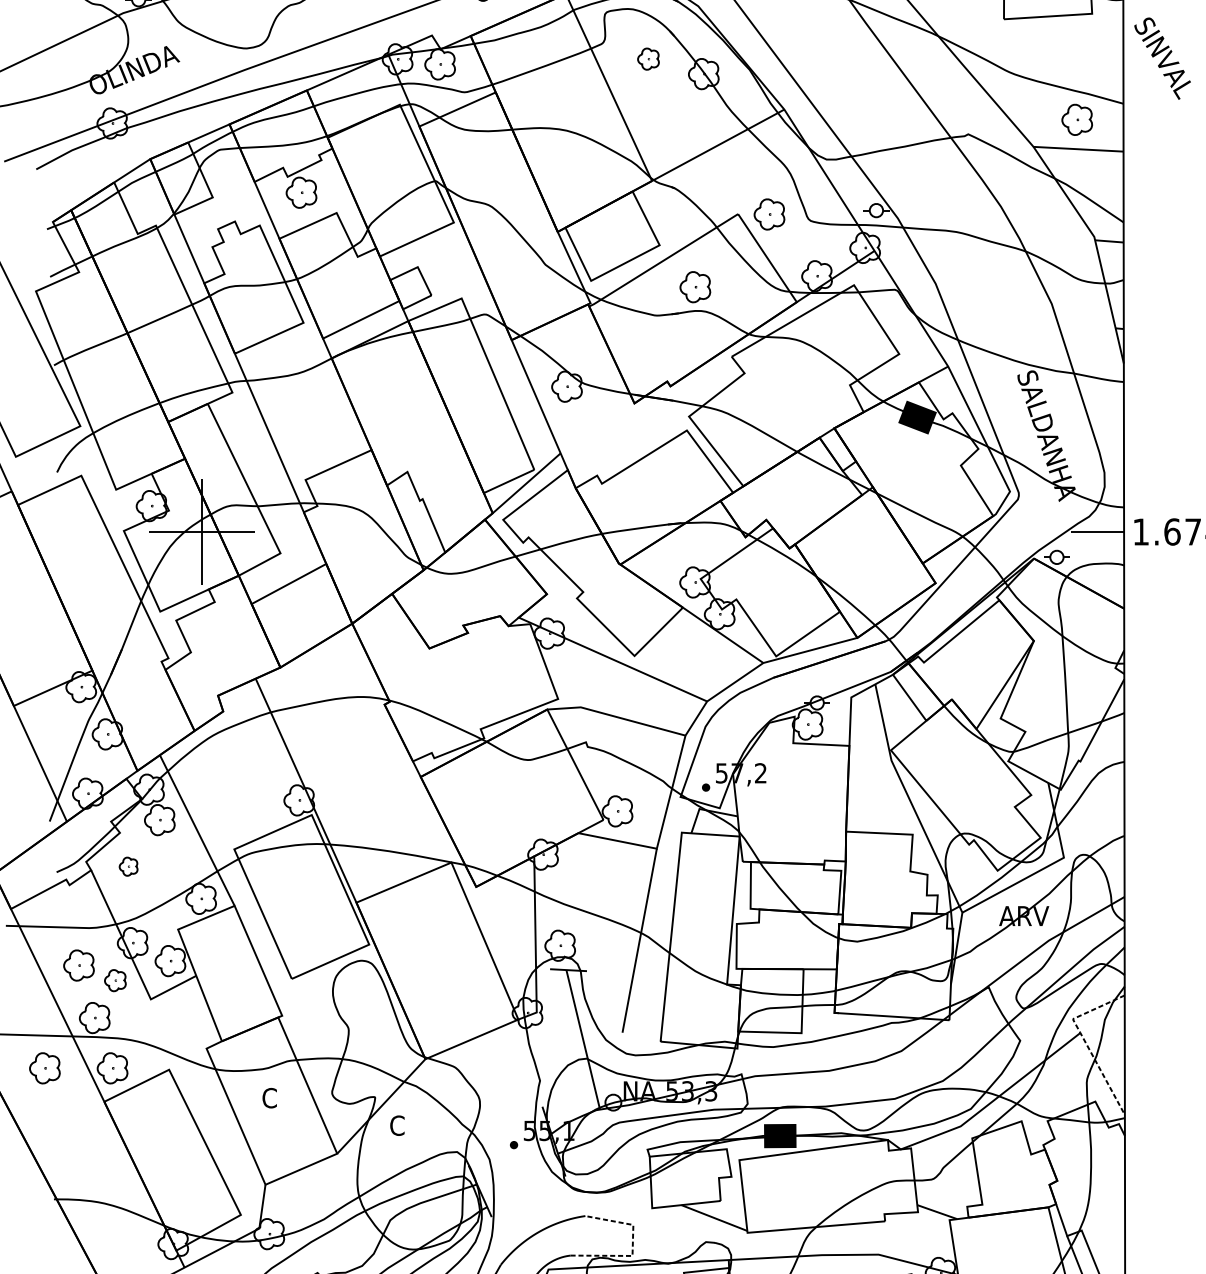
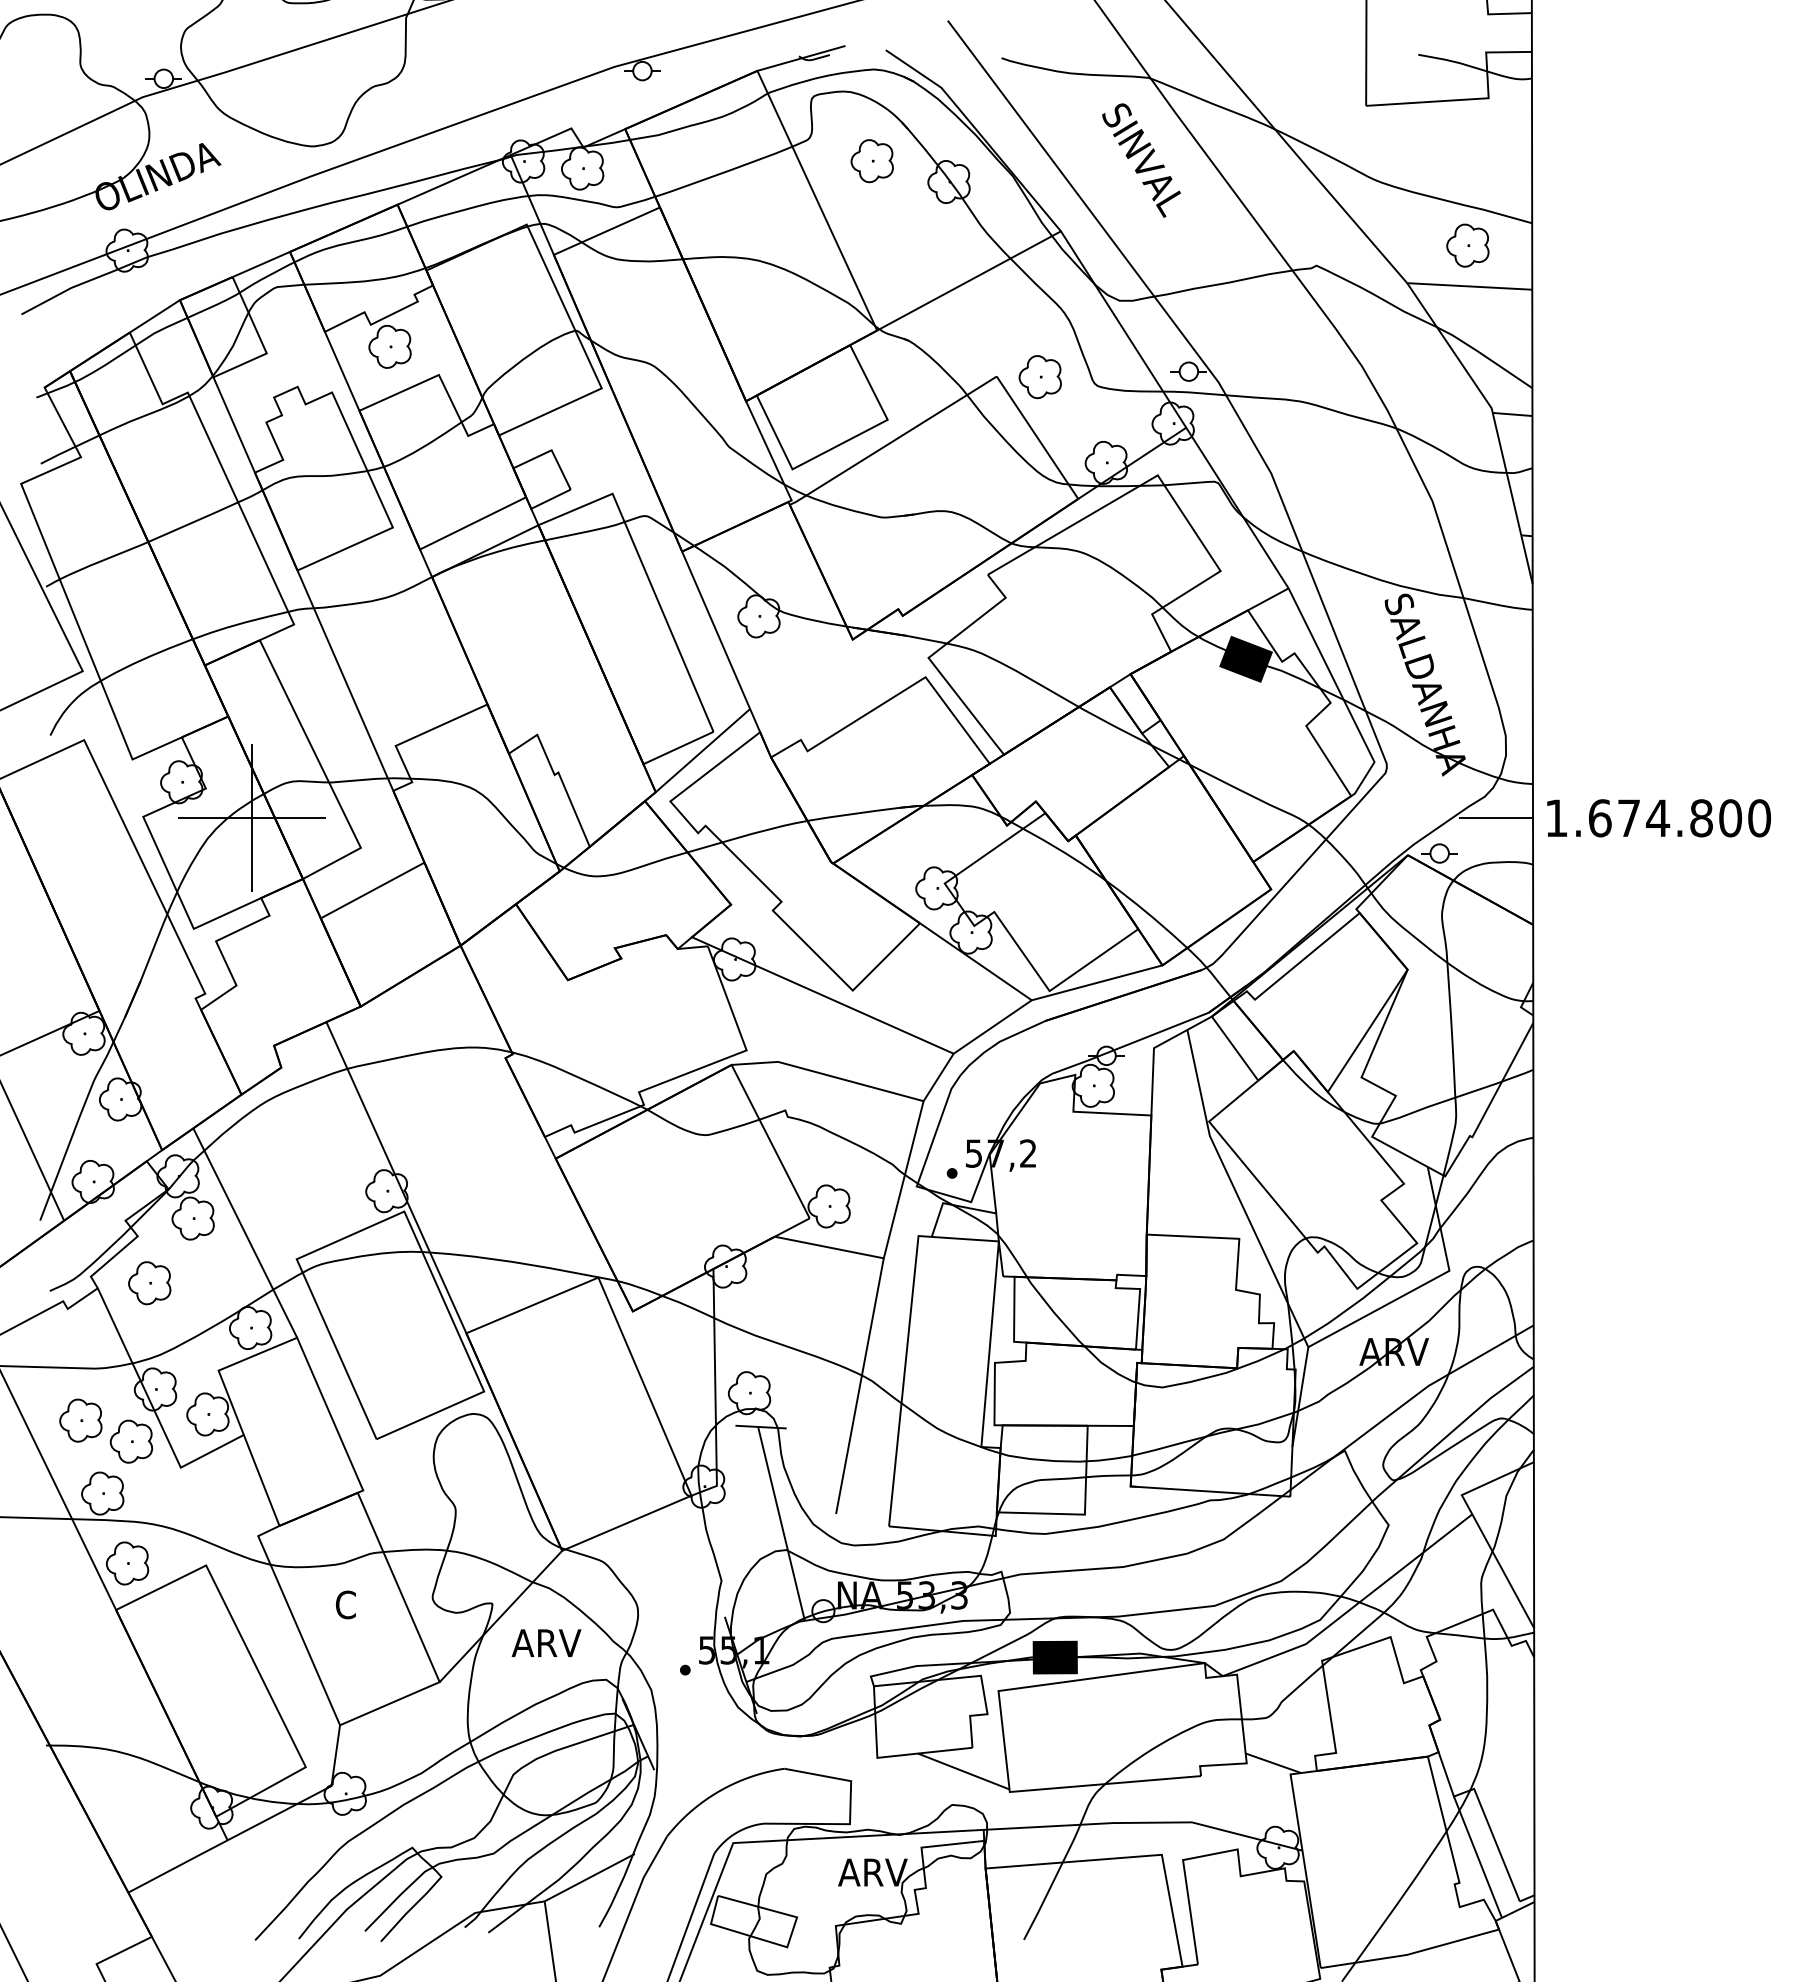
text: (1162, 58) -> (1141, 160), moved
part: (648, 59) -> (871, 161), size x1.43
part: (694, 287) -> (936, 478), removed
part: (128, 866) -> (149, 1283), size x1.67
part: (115, 980) -> (131, 1441), size x1.43
line: (1084, 1041) -> (1478, 1525), dashed -> solid
part: (44, 1068) -> (33, 1563), removed
text: (414, 1125) -> (546, 1642), C -> ARV
line: (632, 1246) -> (850, 1811), dashed -> solid

